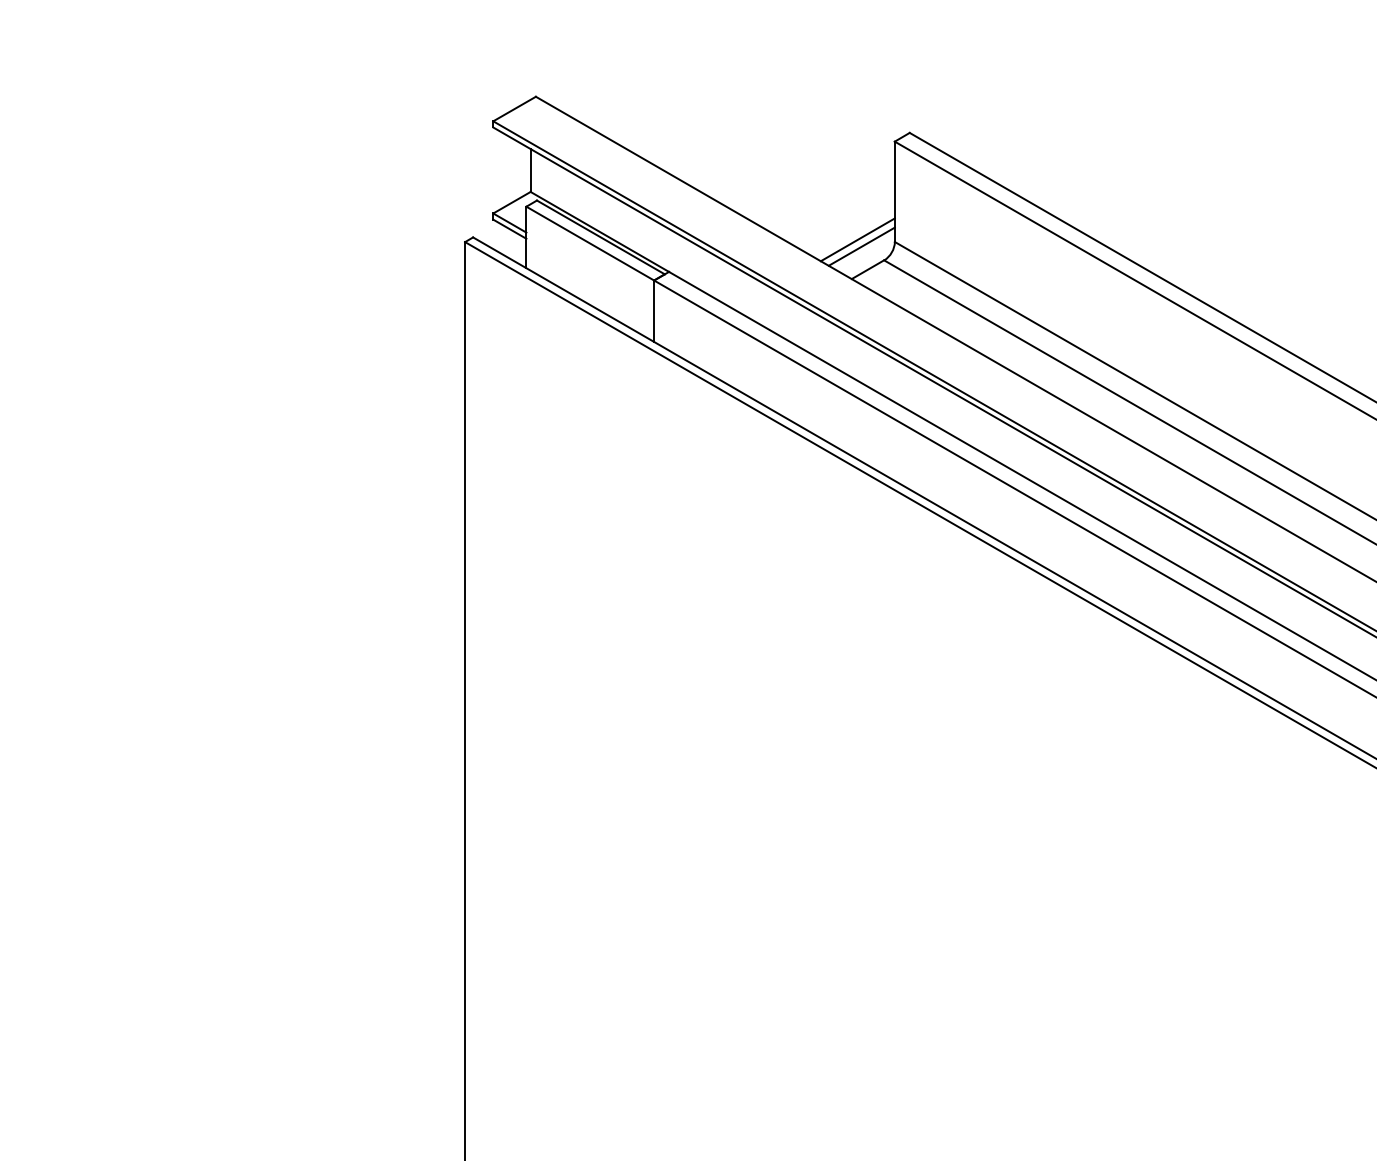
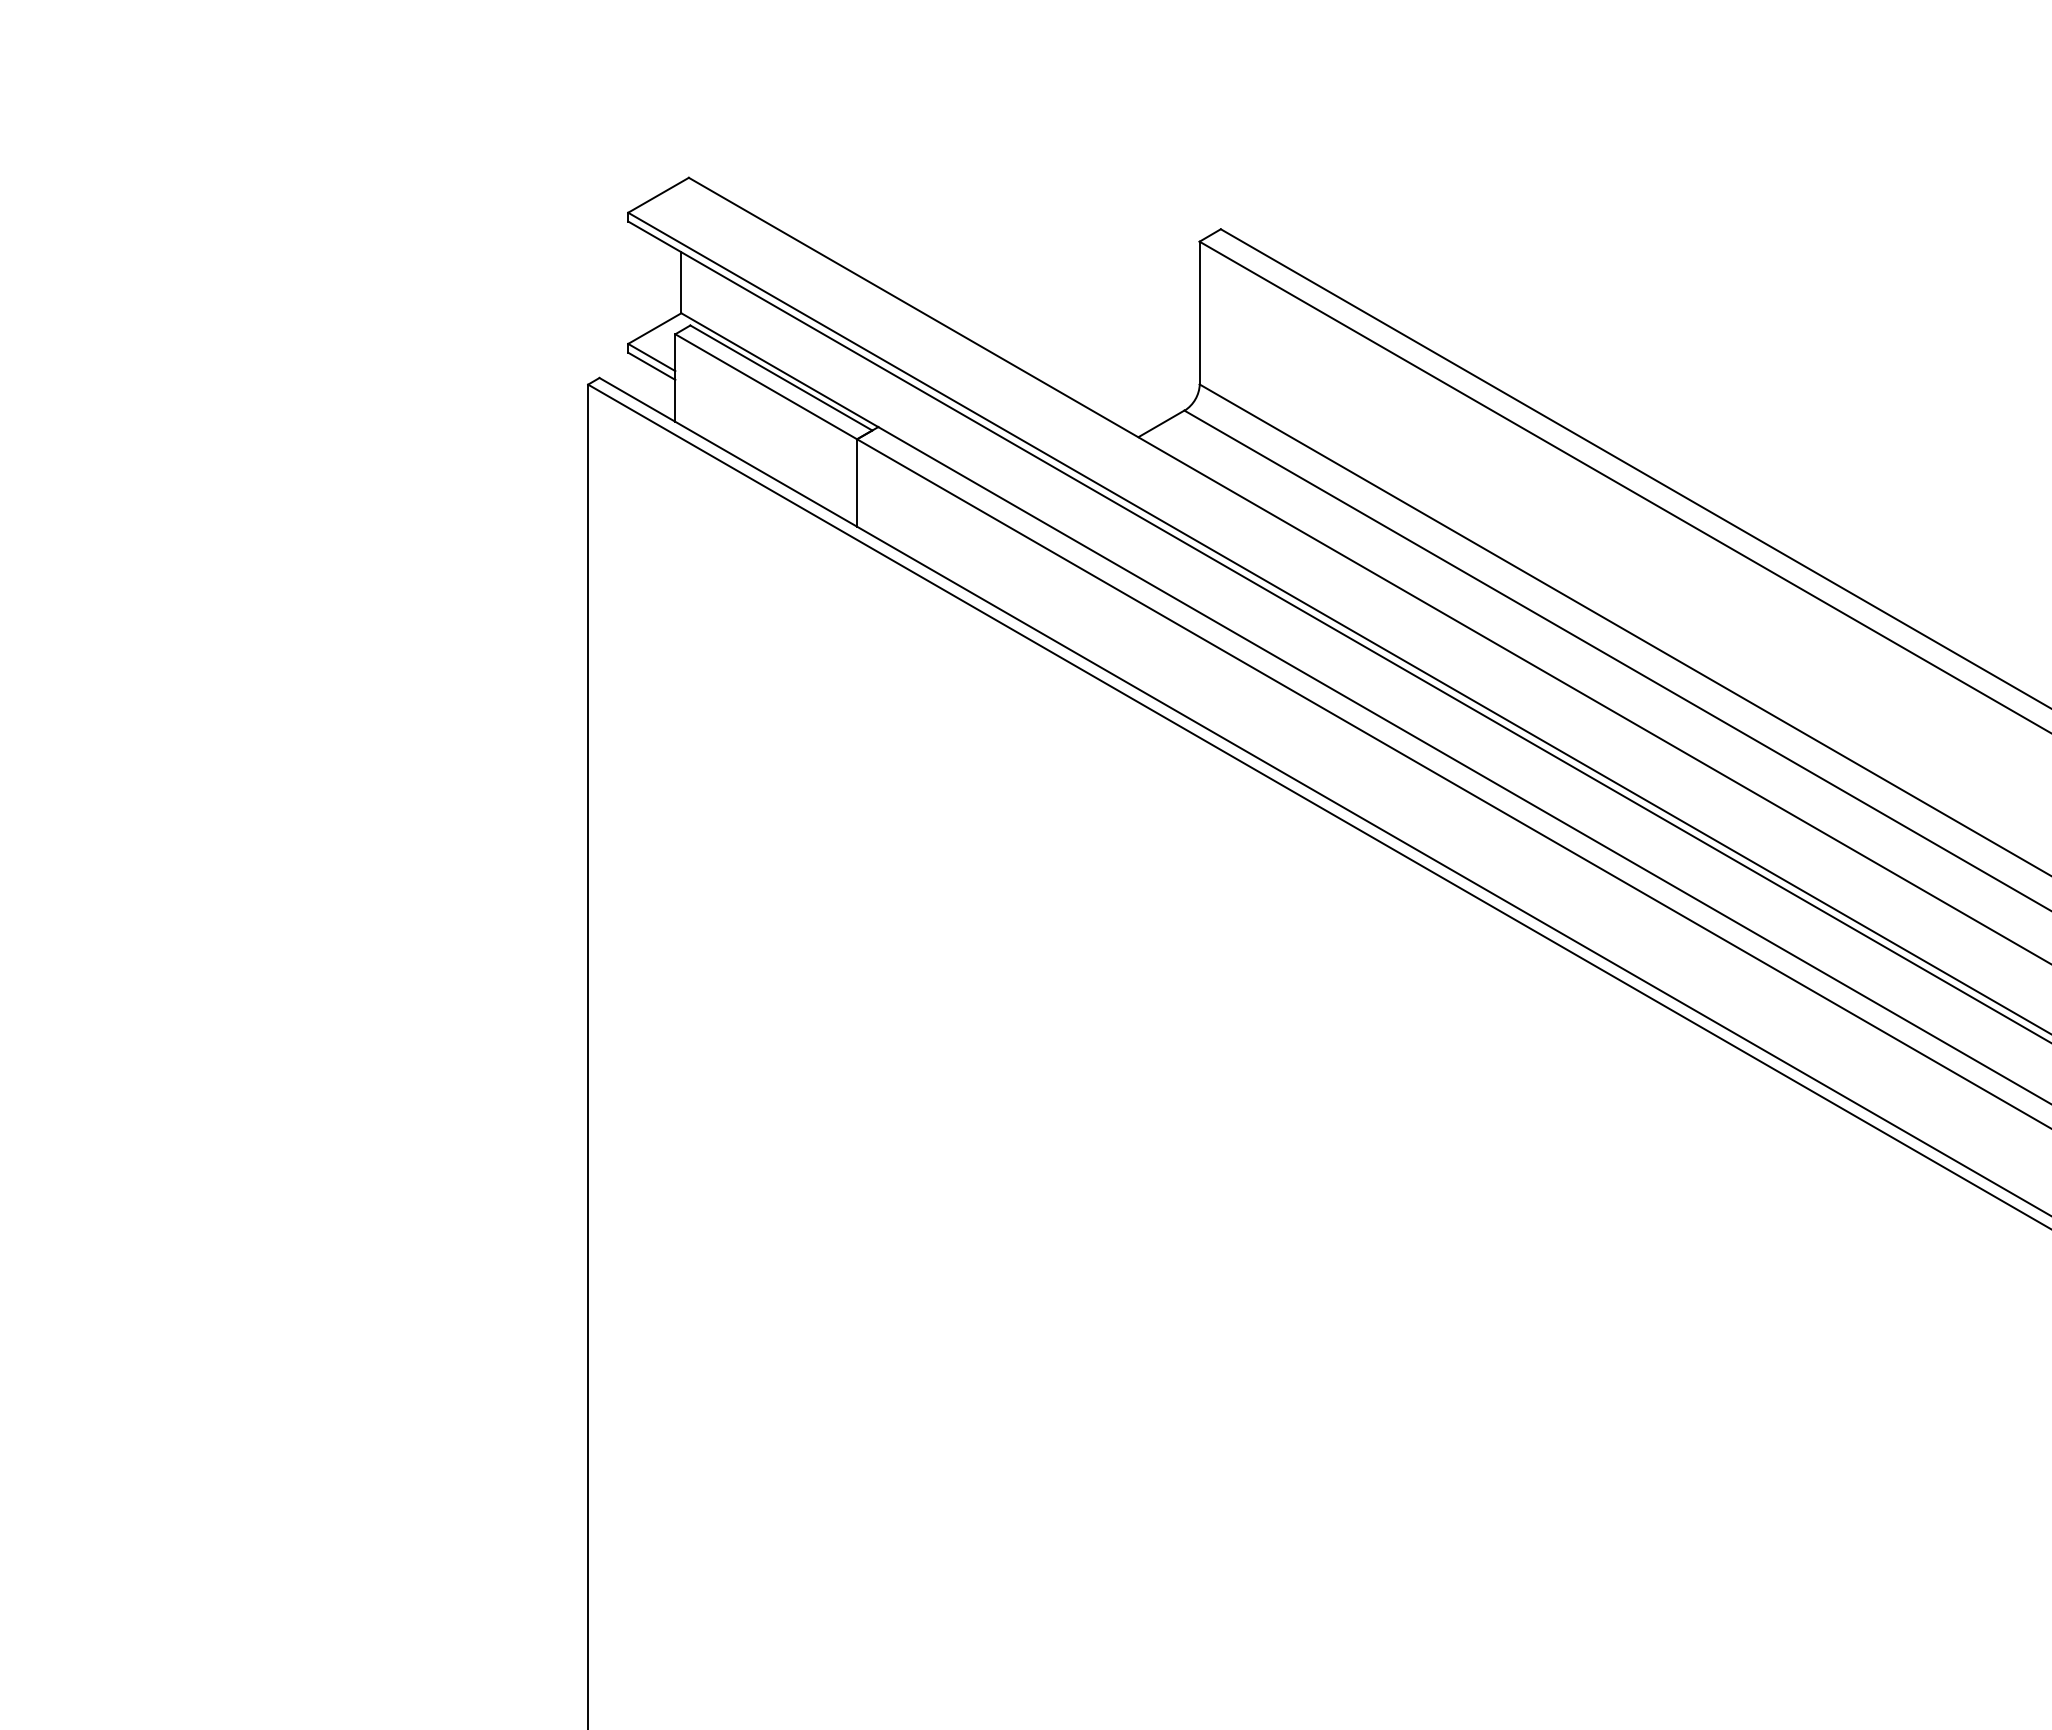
line: (857, 239) -> (1146, 380), removed
line: (861, 246) -> (1152, 391), removed

